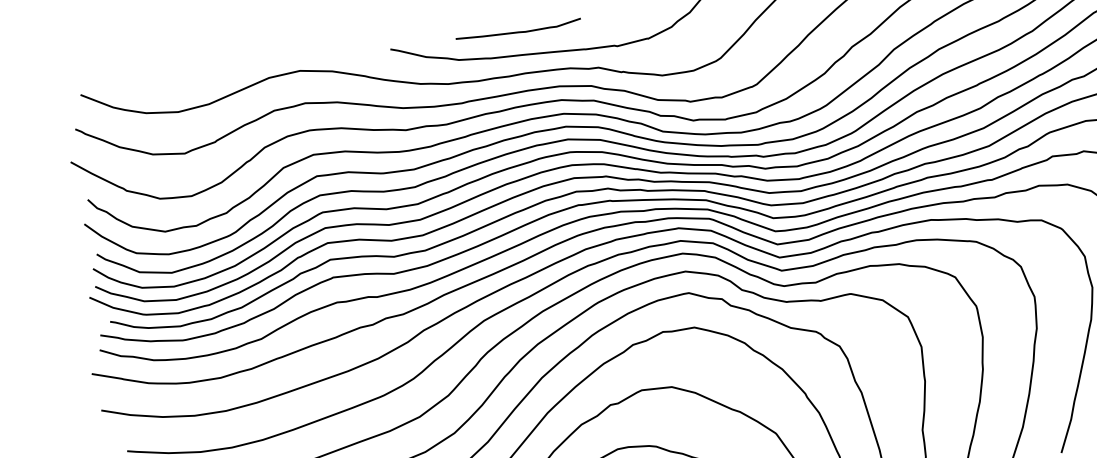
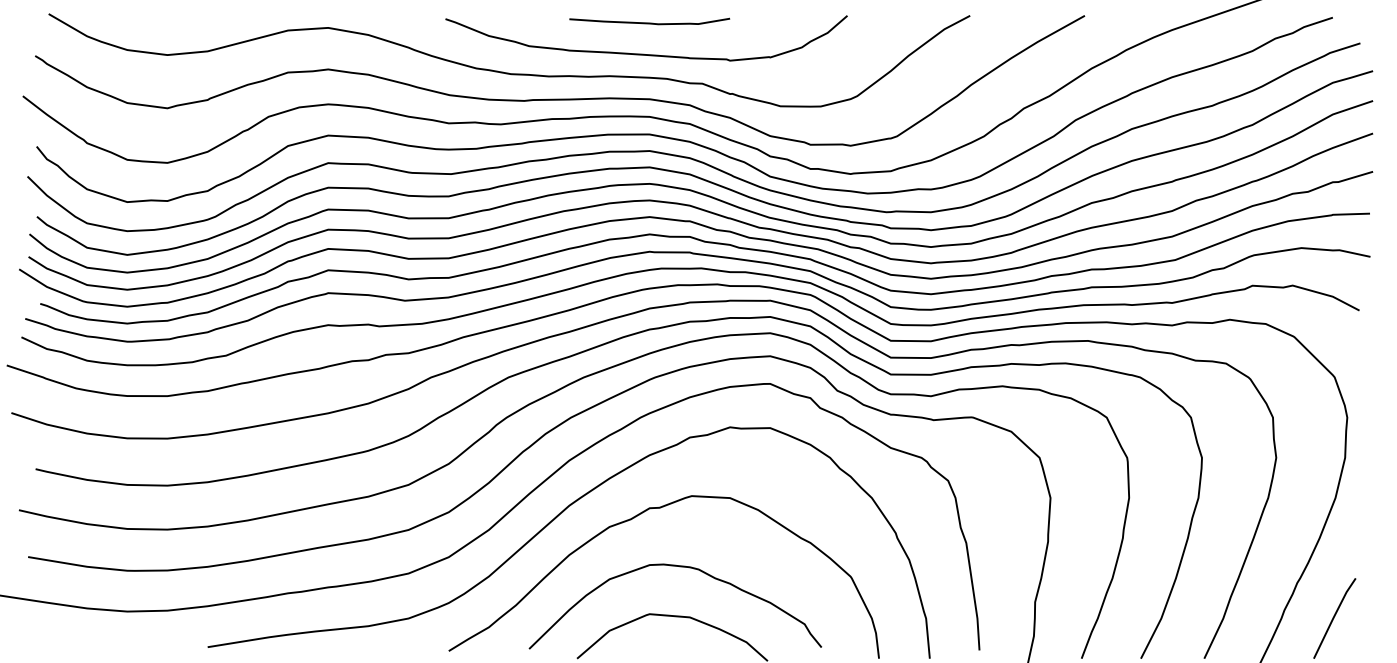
curve: (518, 31) -> (649, 22), moved

